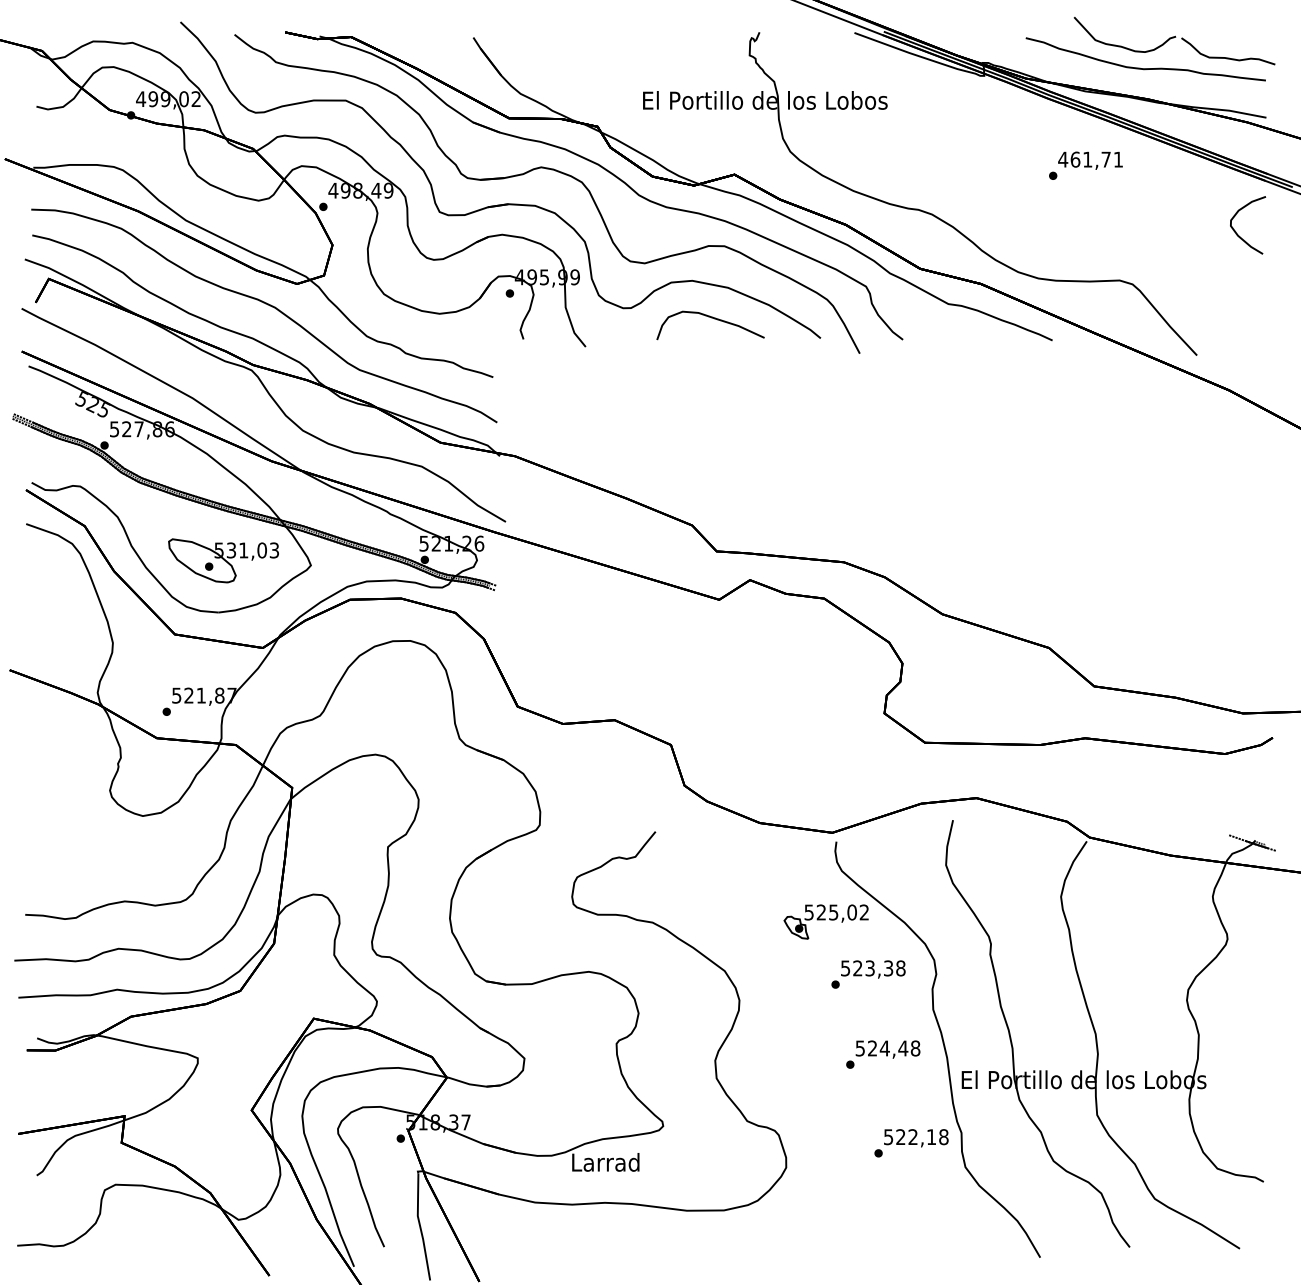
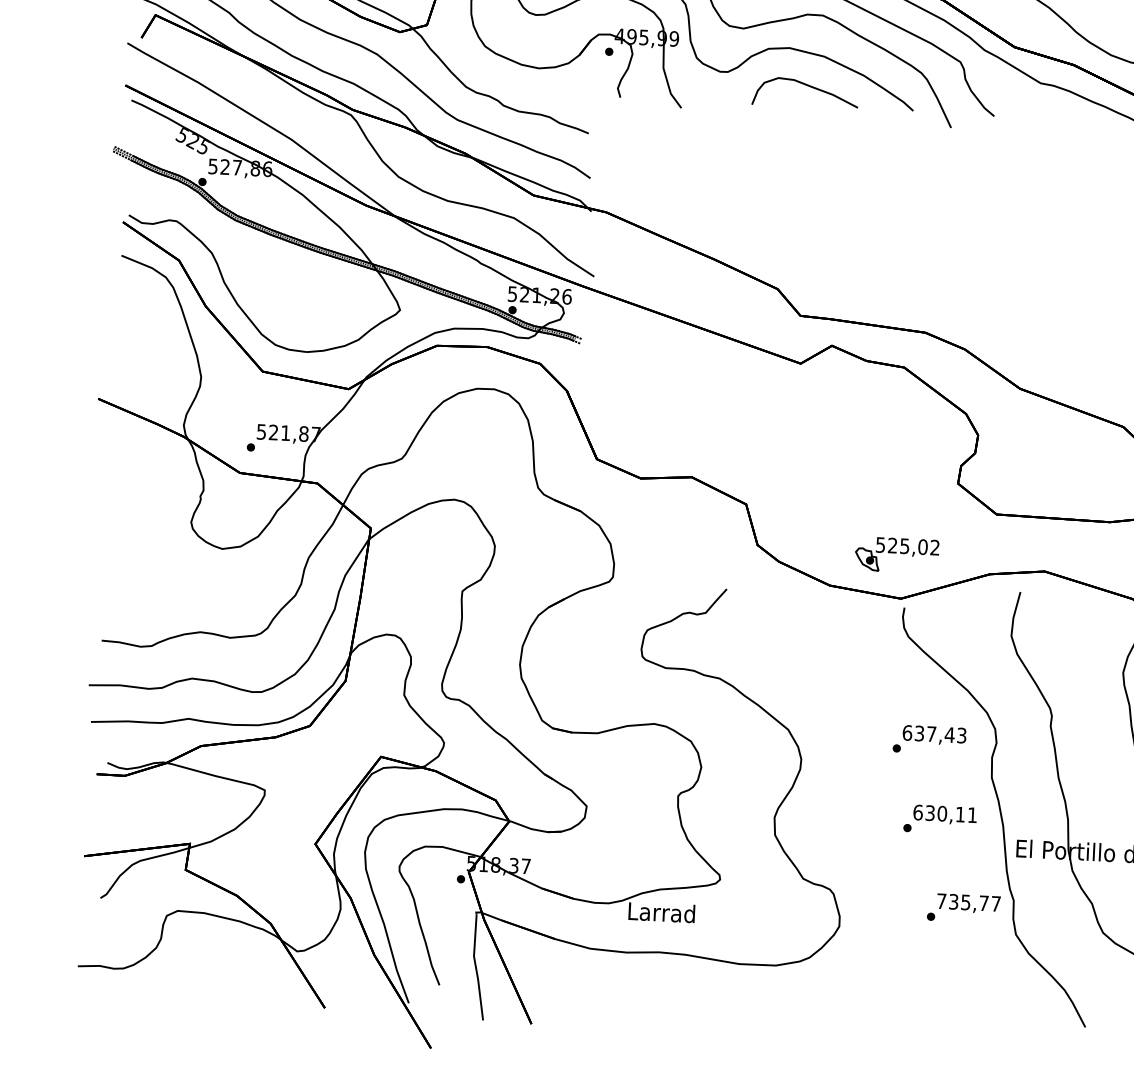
part: (223, 560) -> (314, 301), removed
part: (825, 921) -> (896, 554), moved
text: (873, 968) -> (934, 734), 523,38 -> 637,43
text: (887, 1048) -> (944, 813), 524,48 -> 630,11
text: (916, 1137) -> (969, 902), 522,18 -> 735,77

